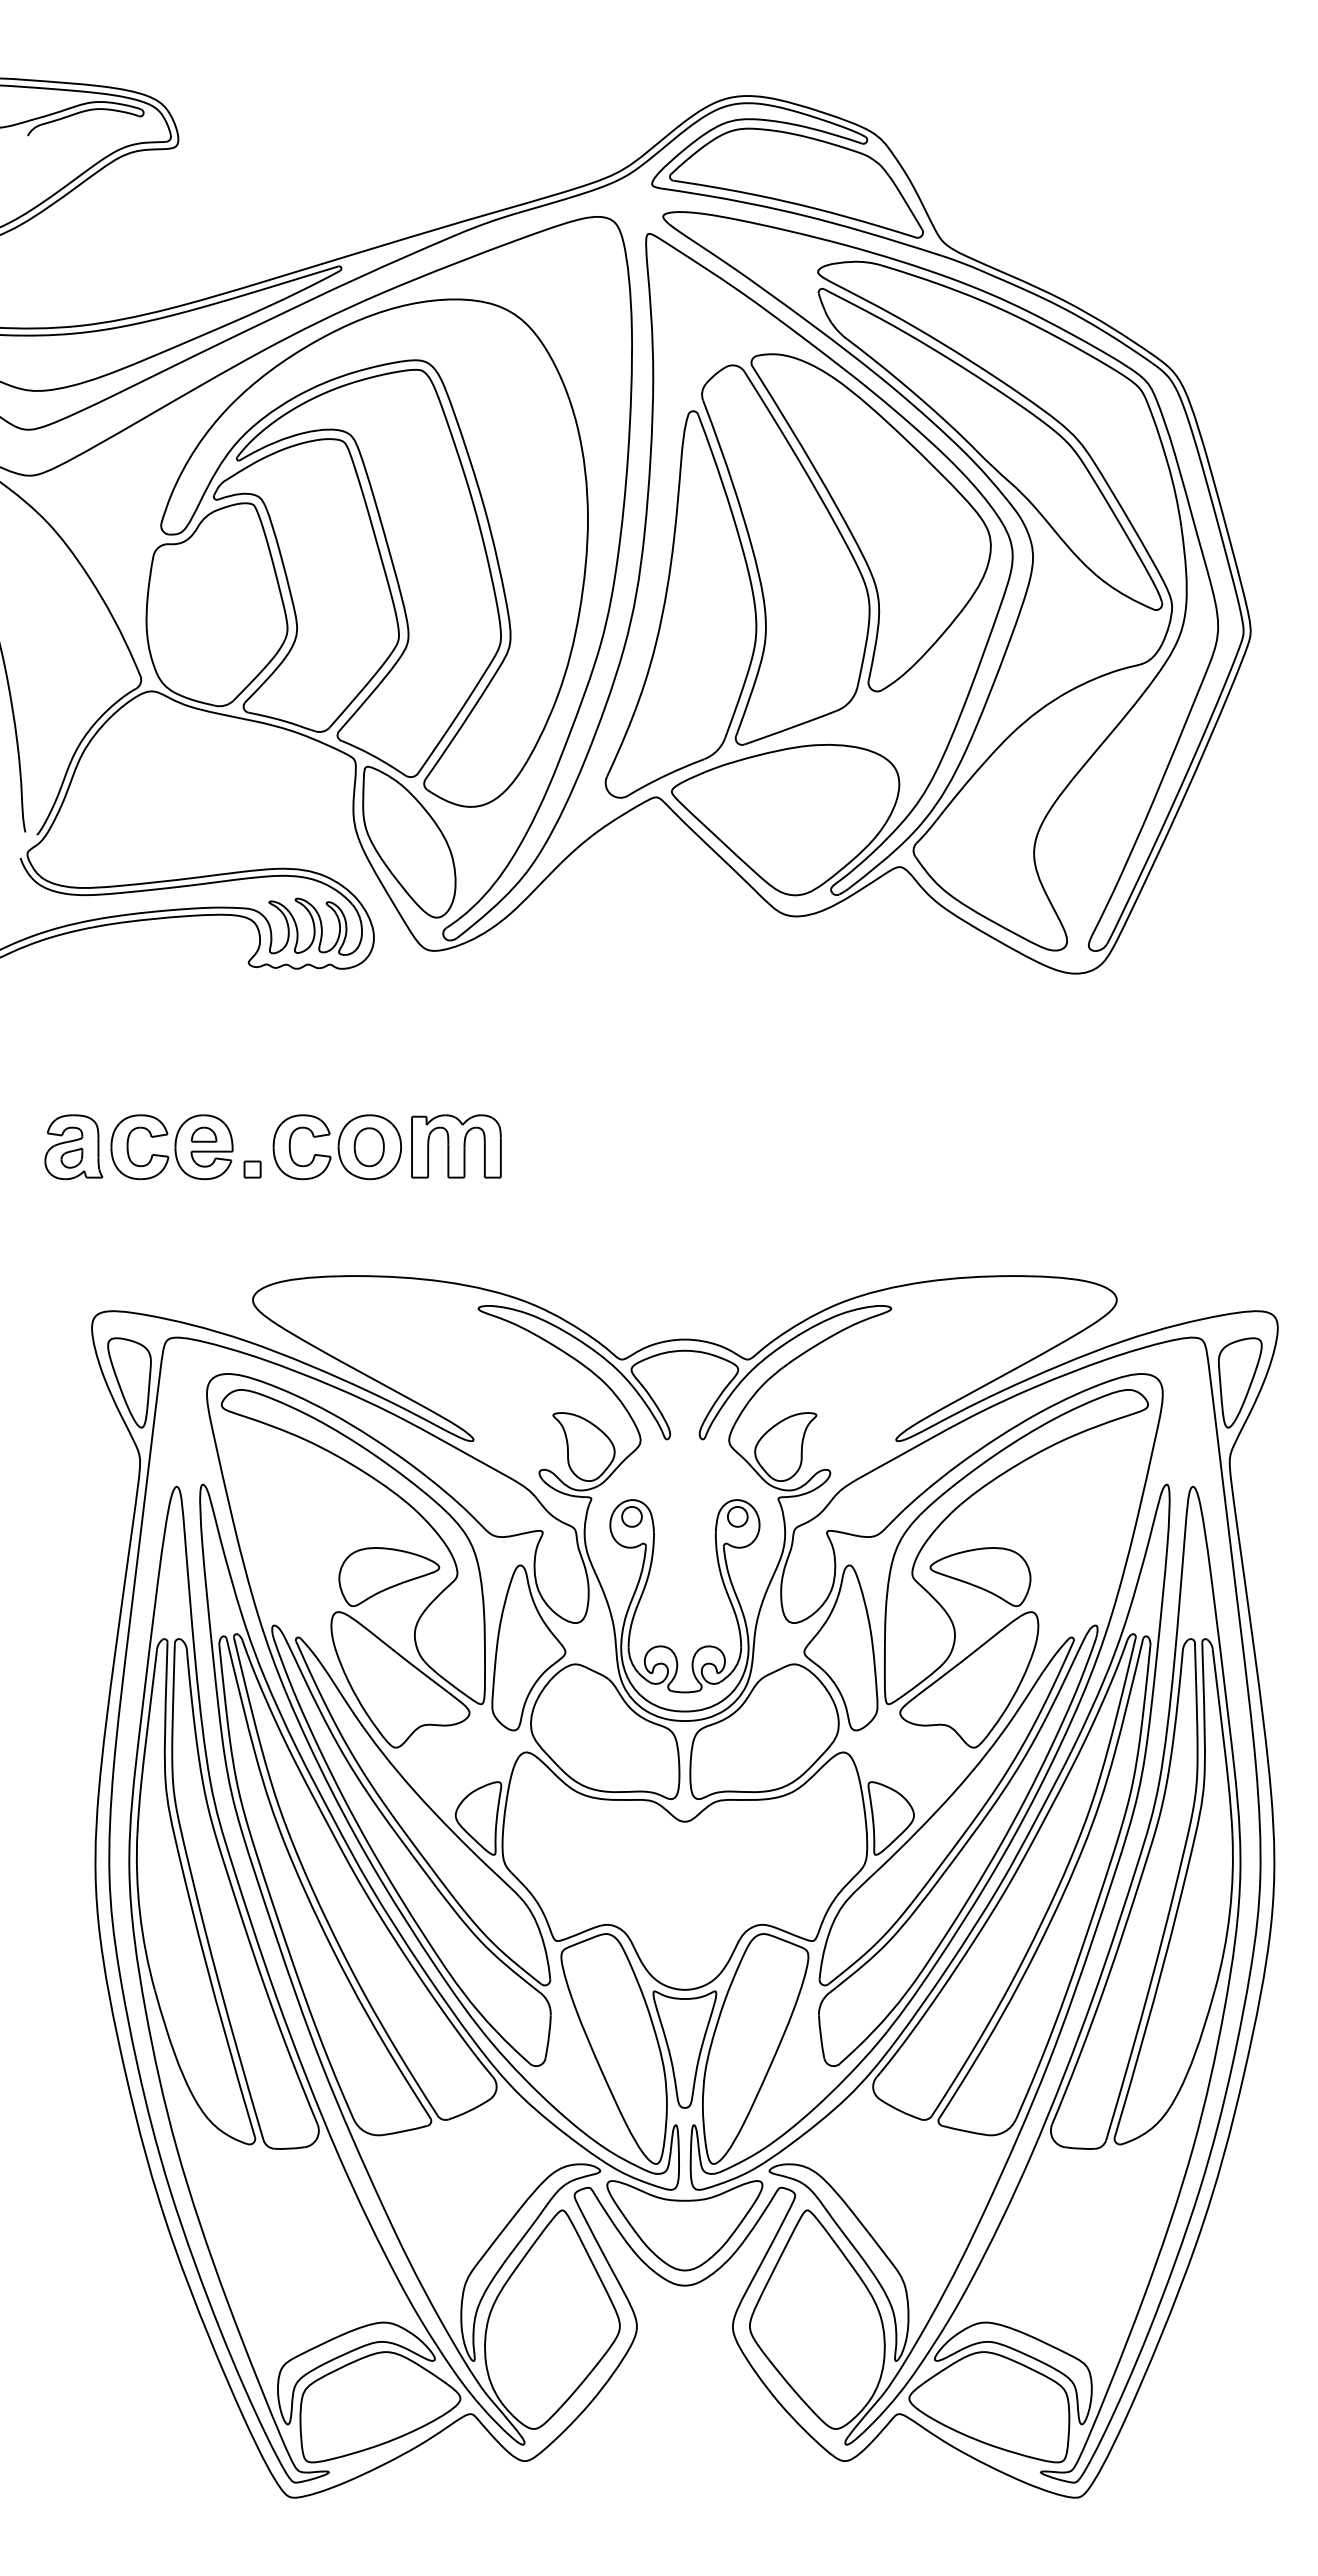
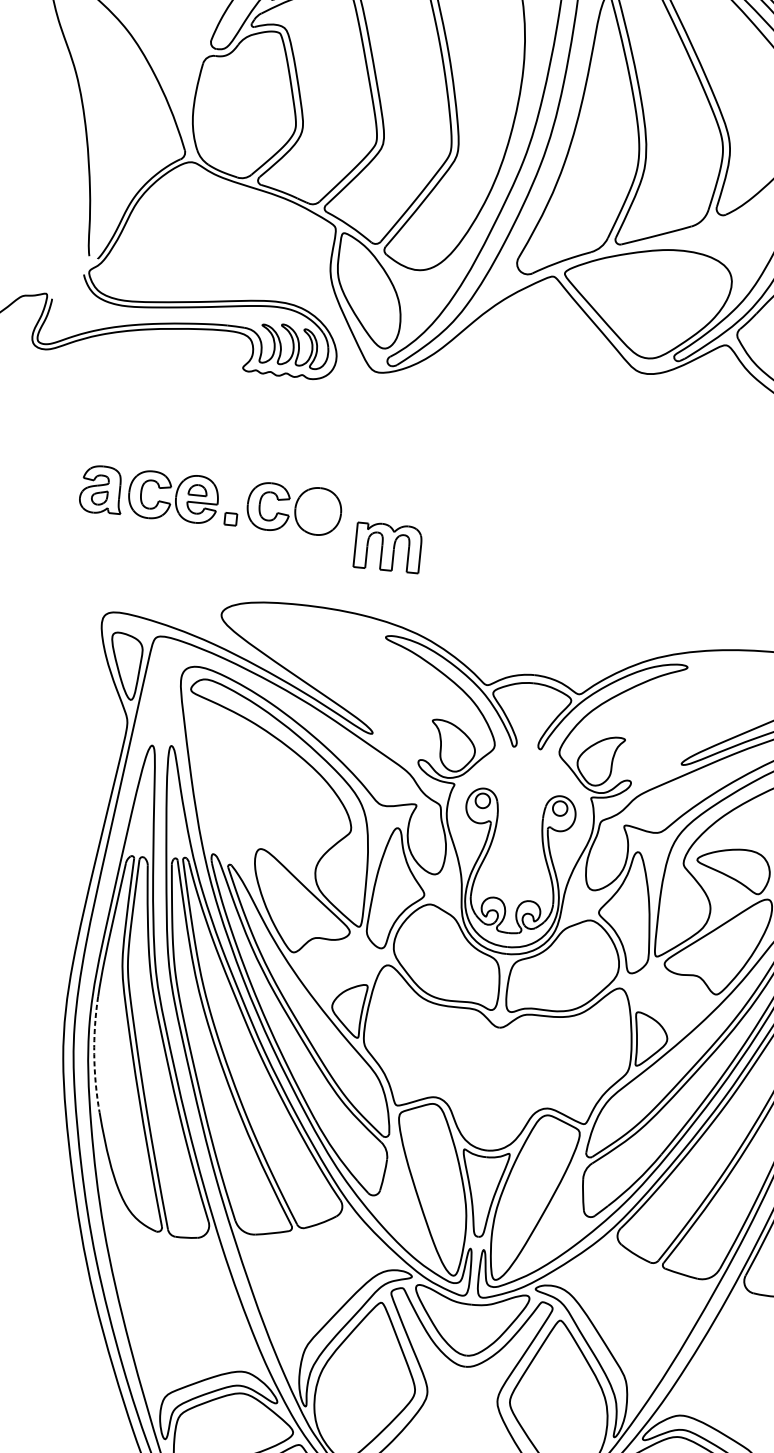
part: (456, 1146) -> (388, 547), moved
part: (368, 1147) -> (317, 511), removed
part: (389, 1576) -> (301, 826), removed
arc: (139, 1913) -> (93, 1054), solid -> dashed

